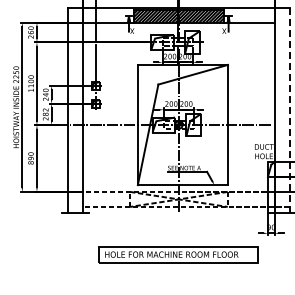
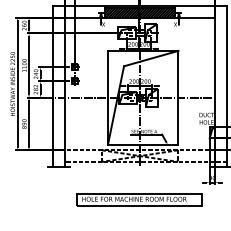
line: (289, 110) -> (226, 86), dashed -> solid

